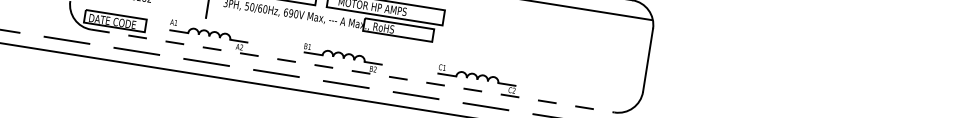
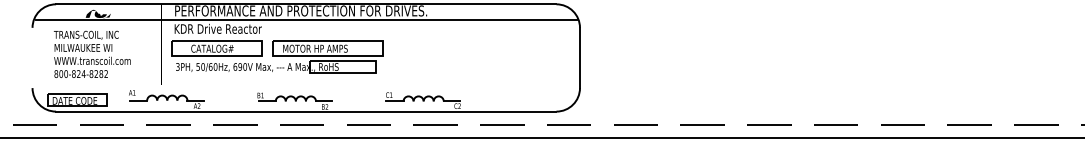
line: (353, 70) -> (306, 111), dashed -> solid

